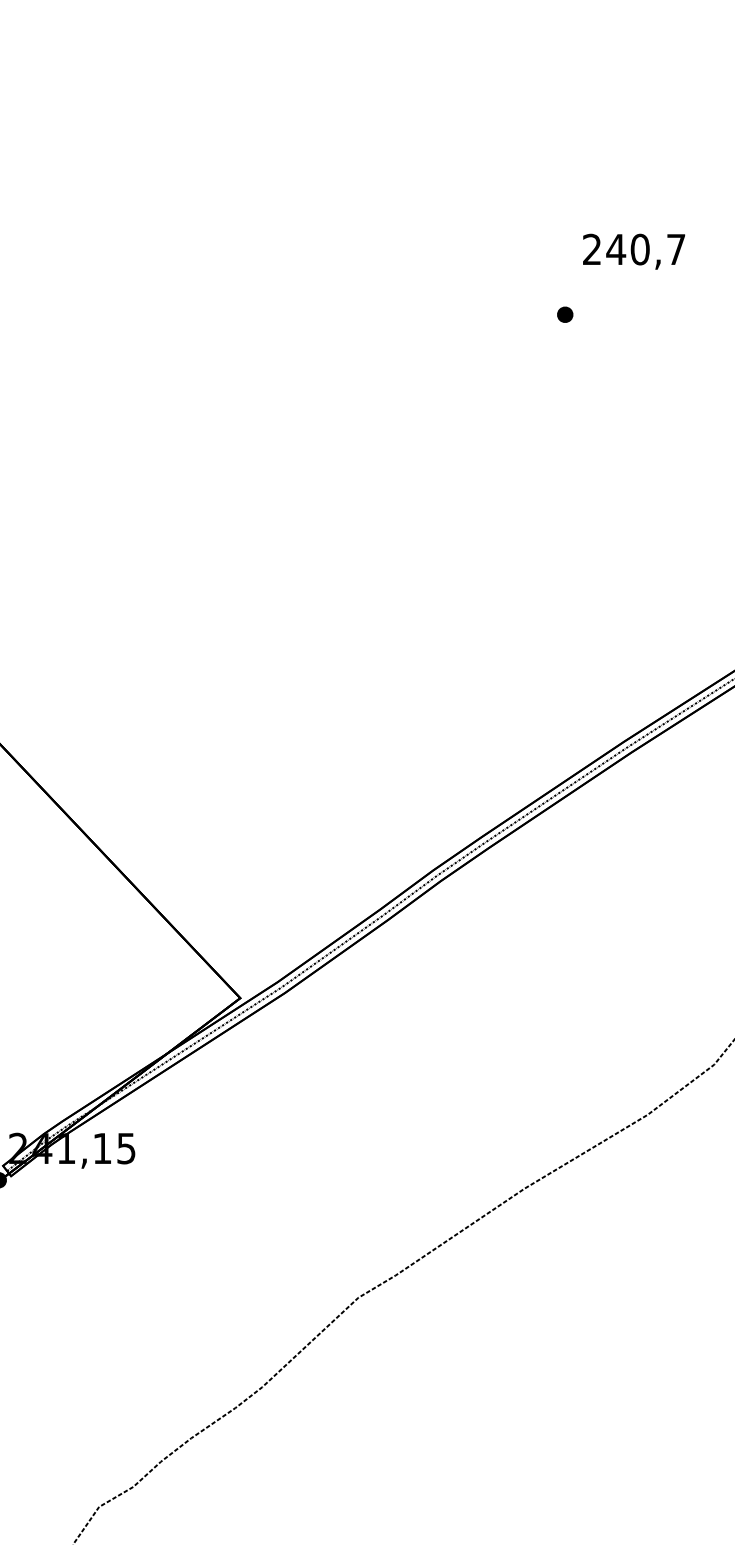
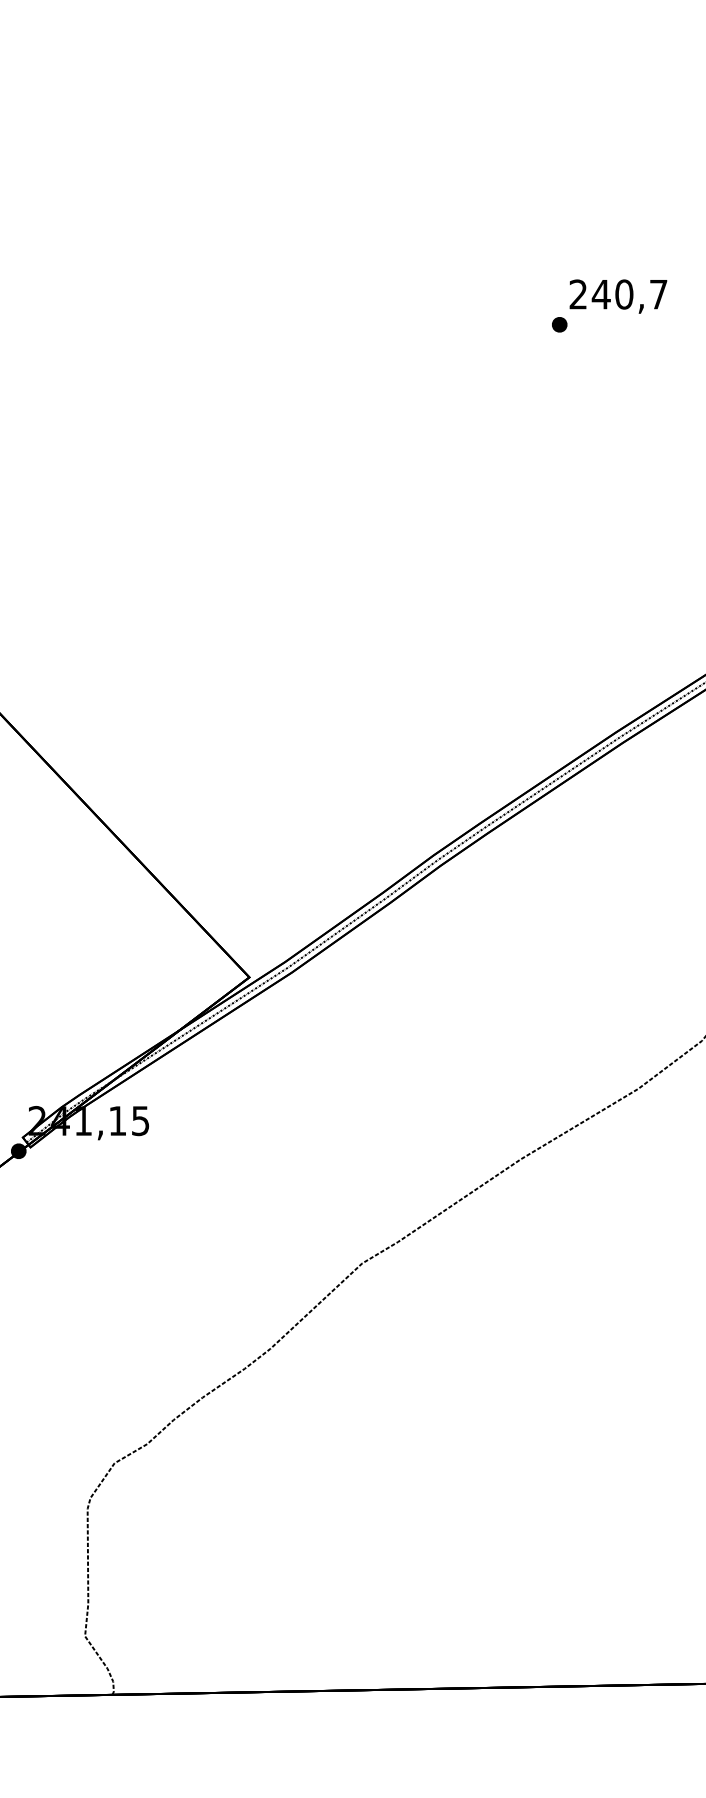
text: (634, 251) -> (618, 296), moved

